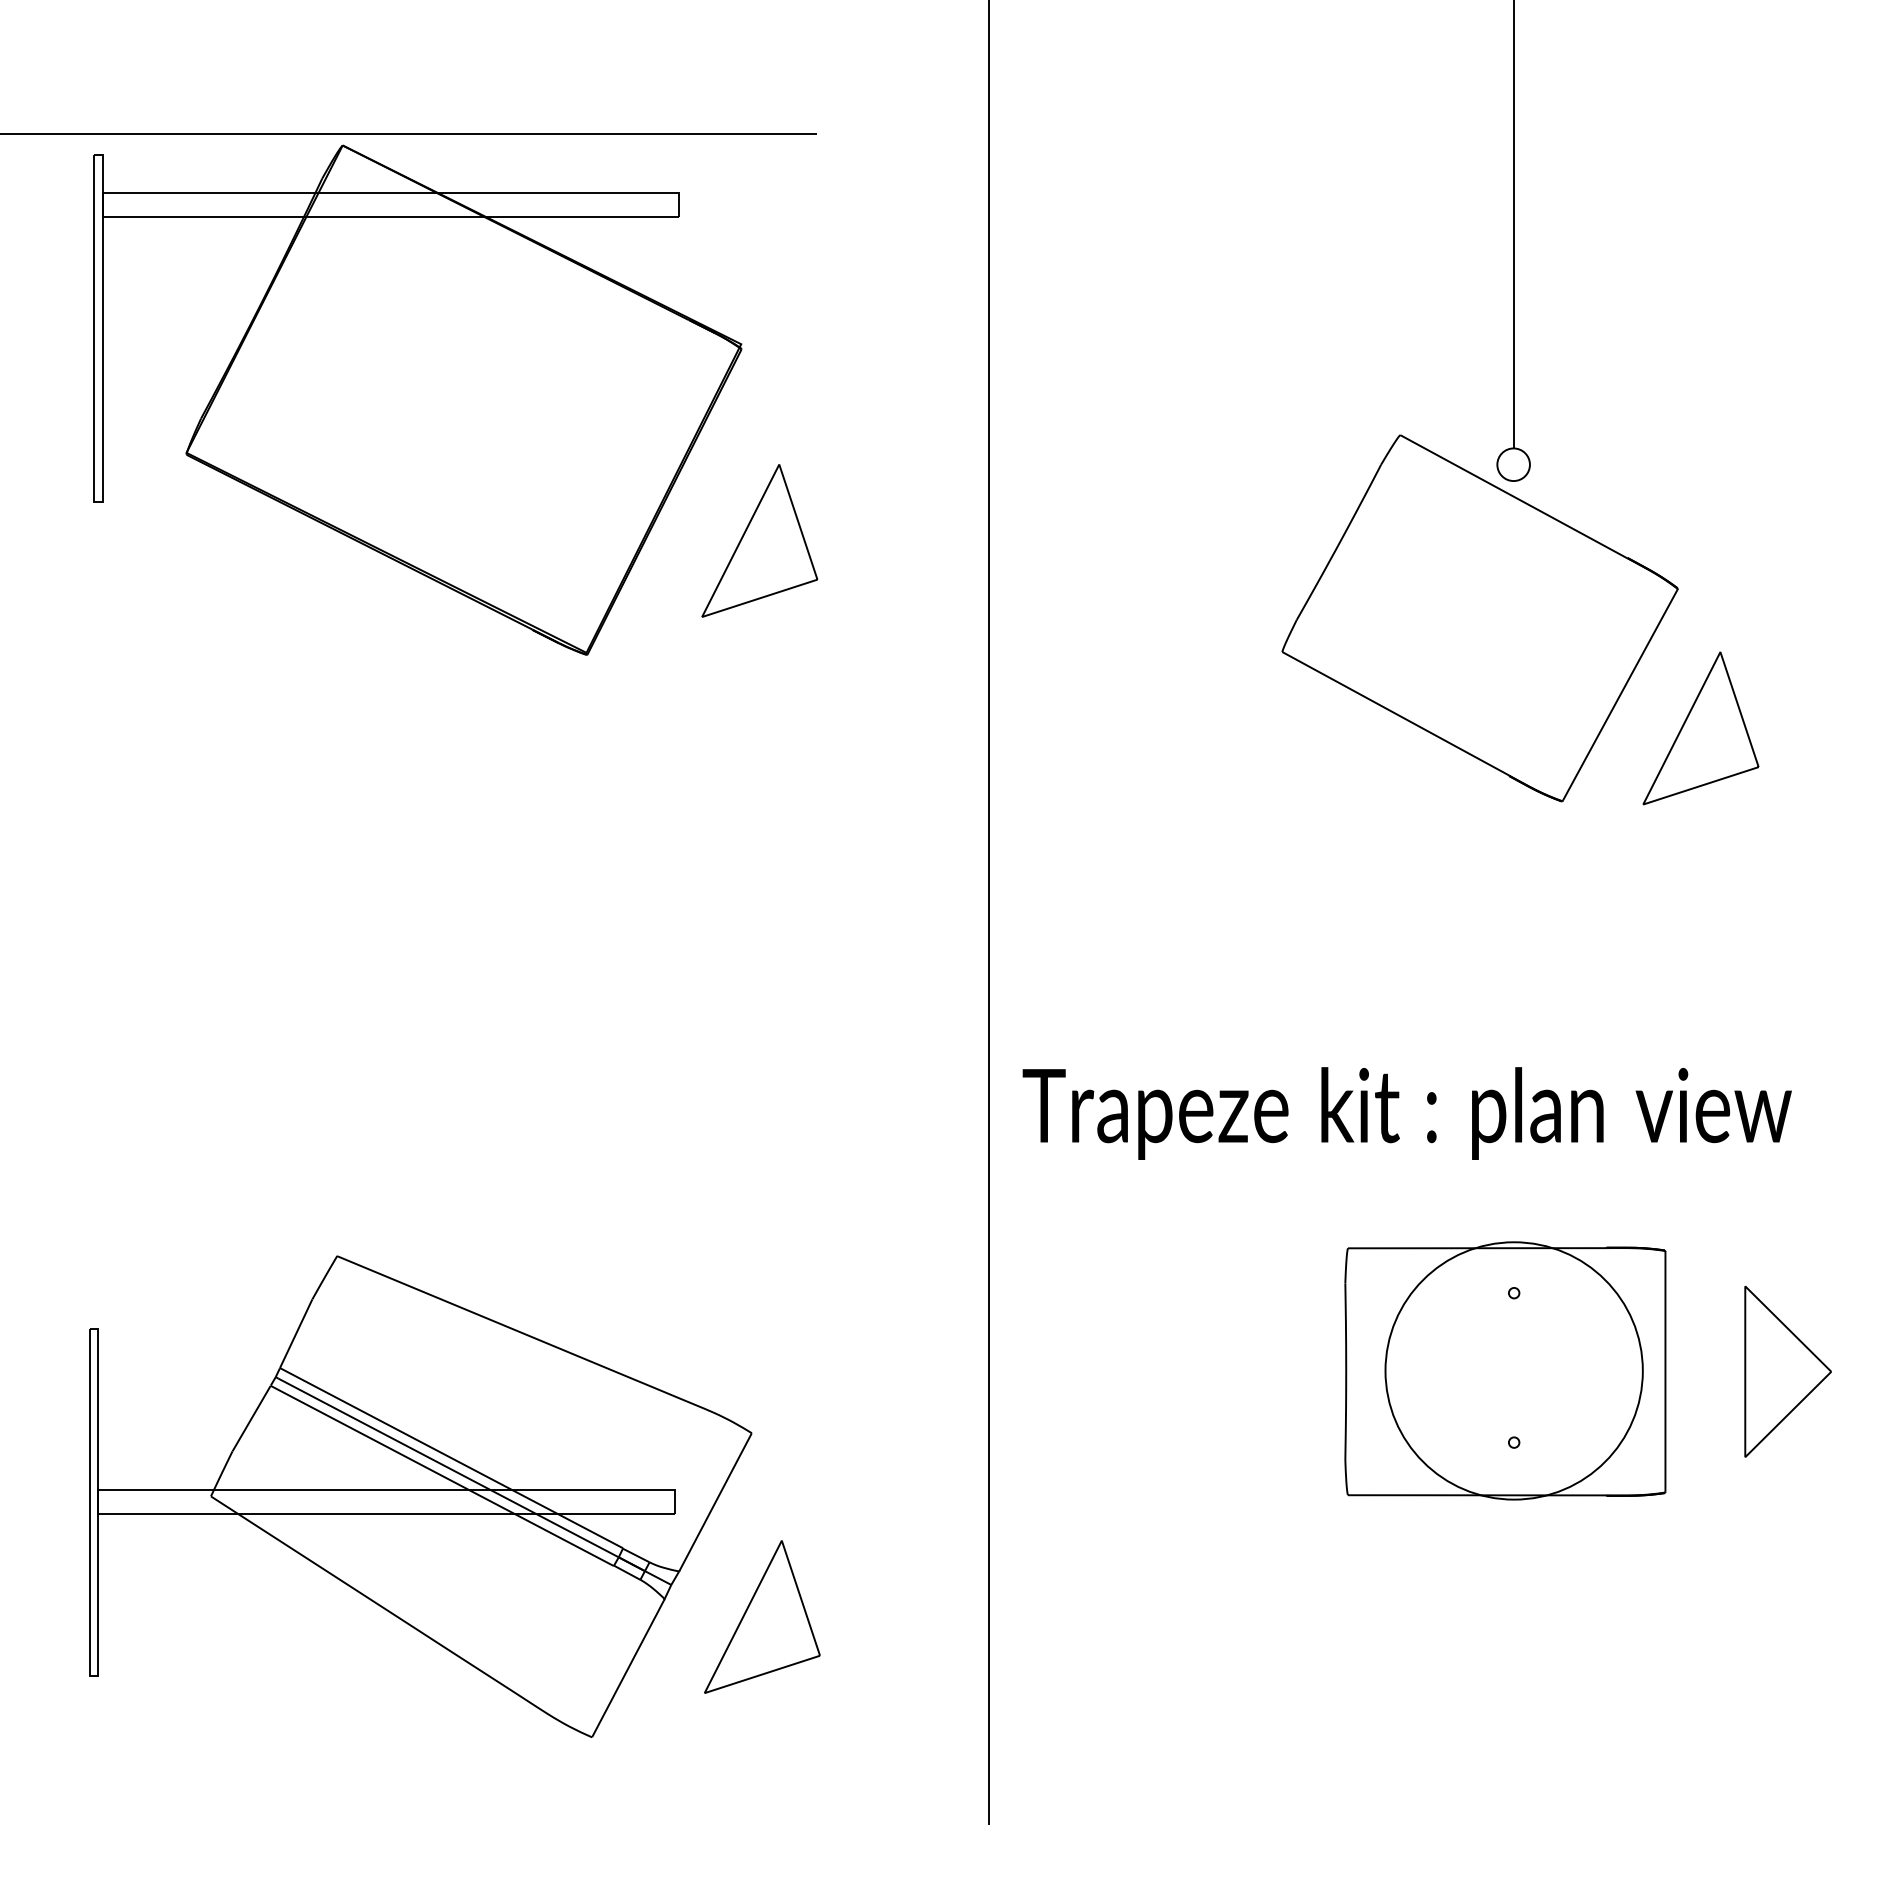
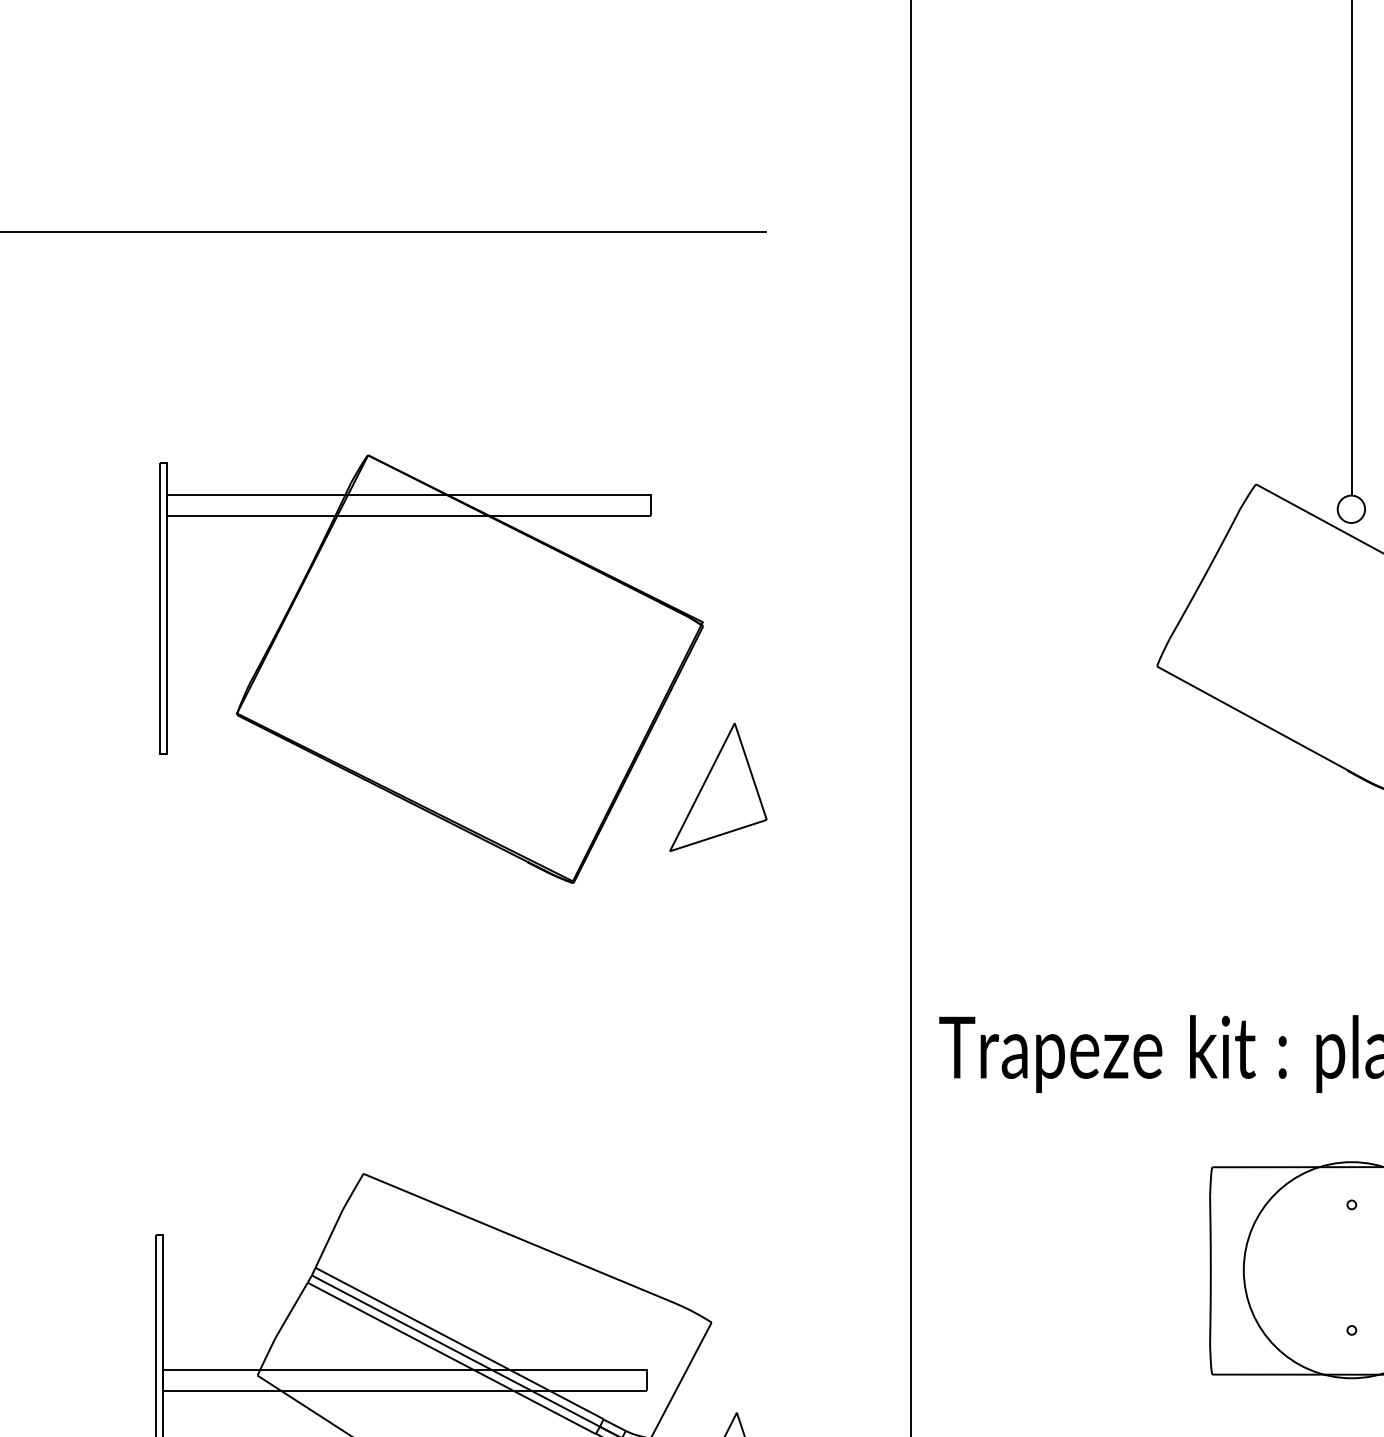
part: (455, 399) -> (462, 668), moved

